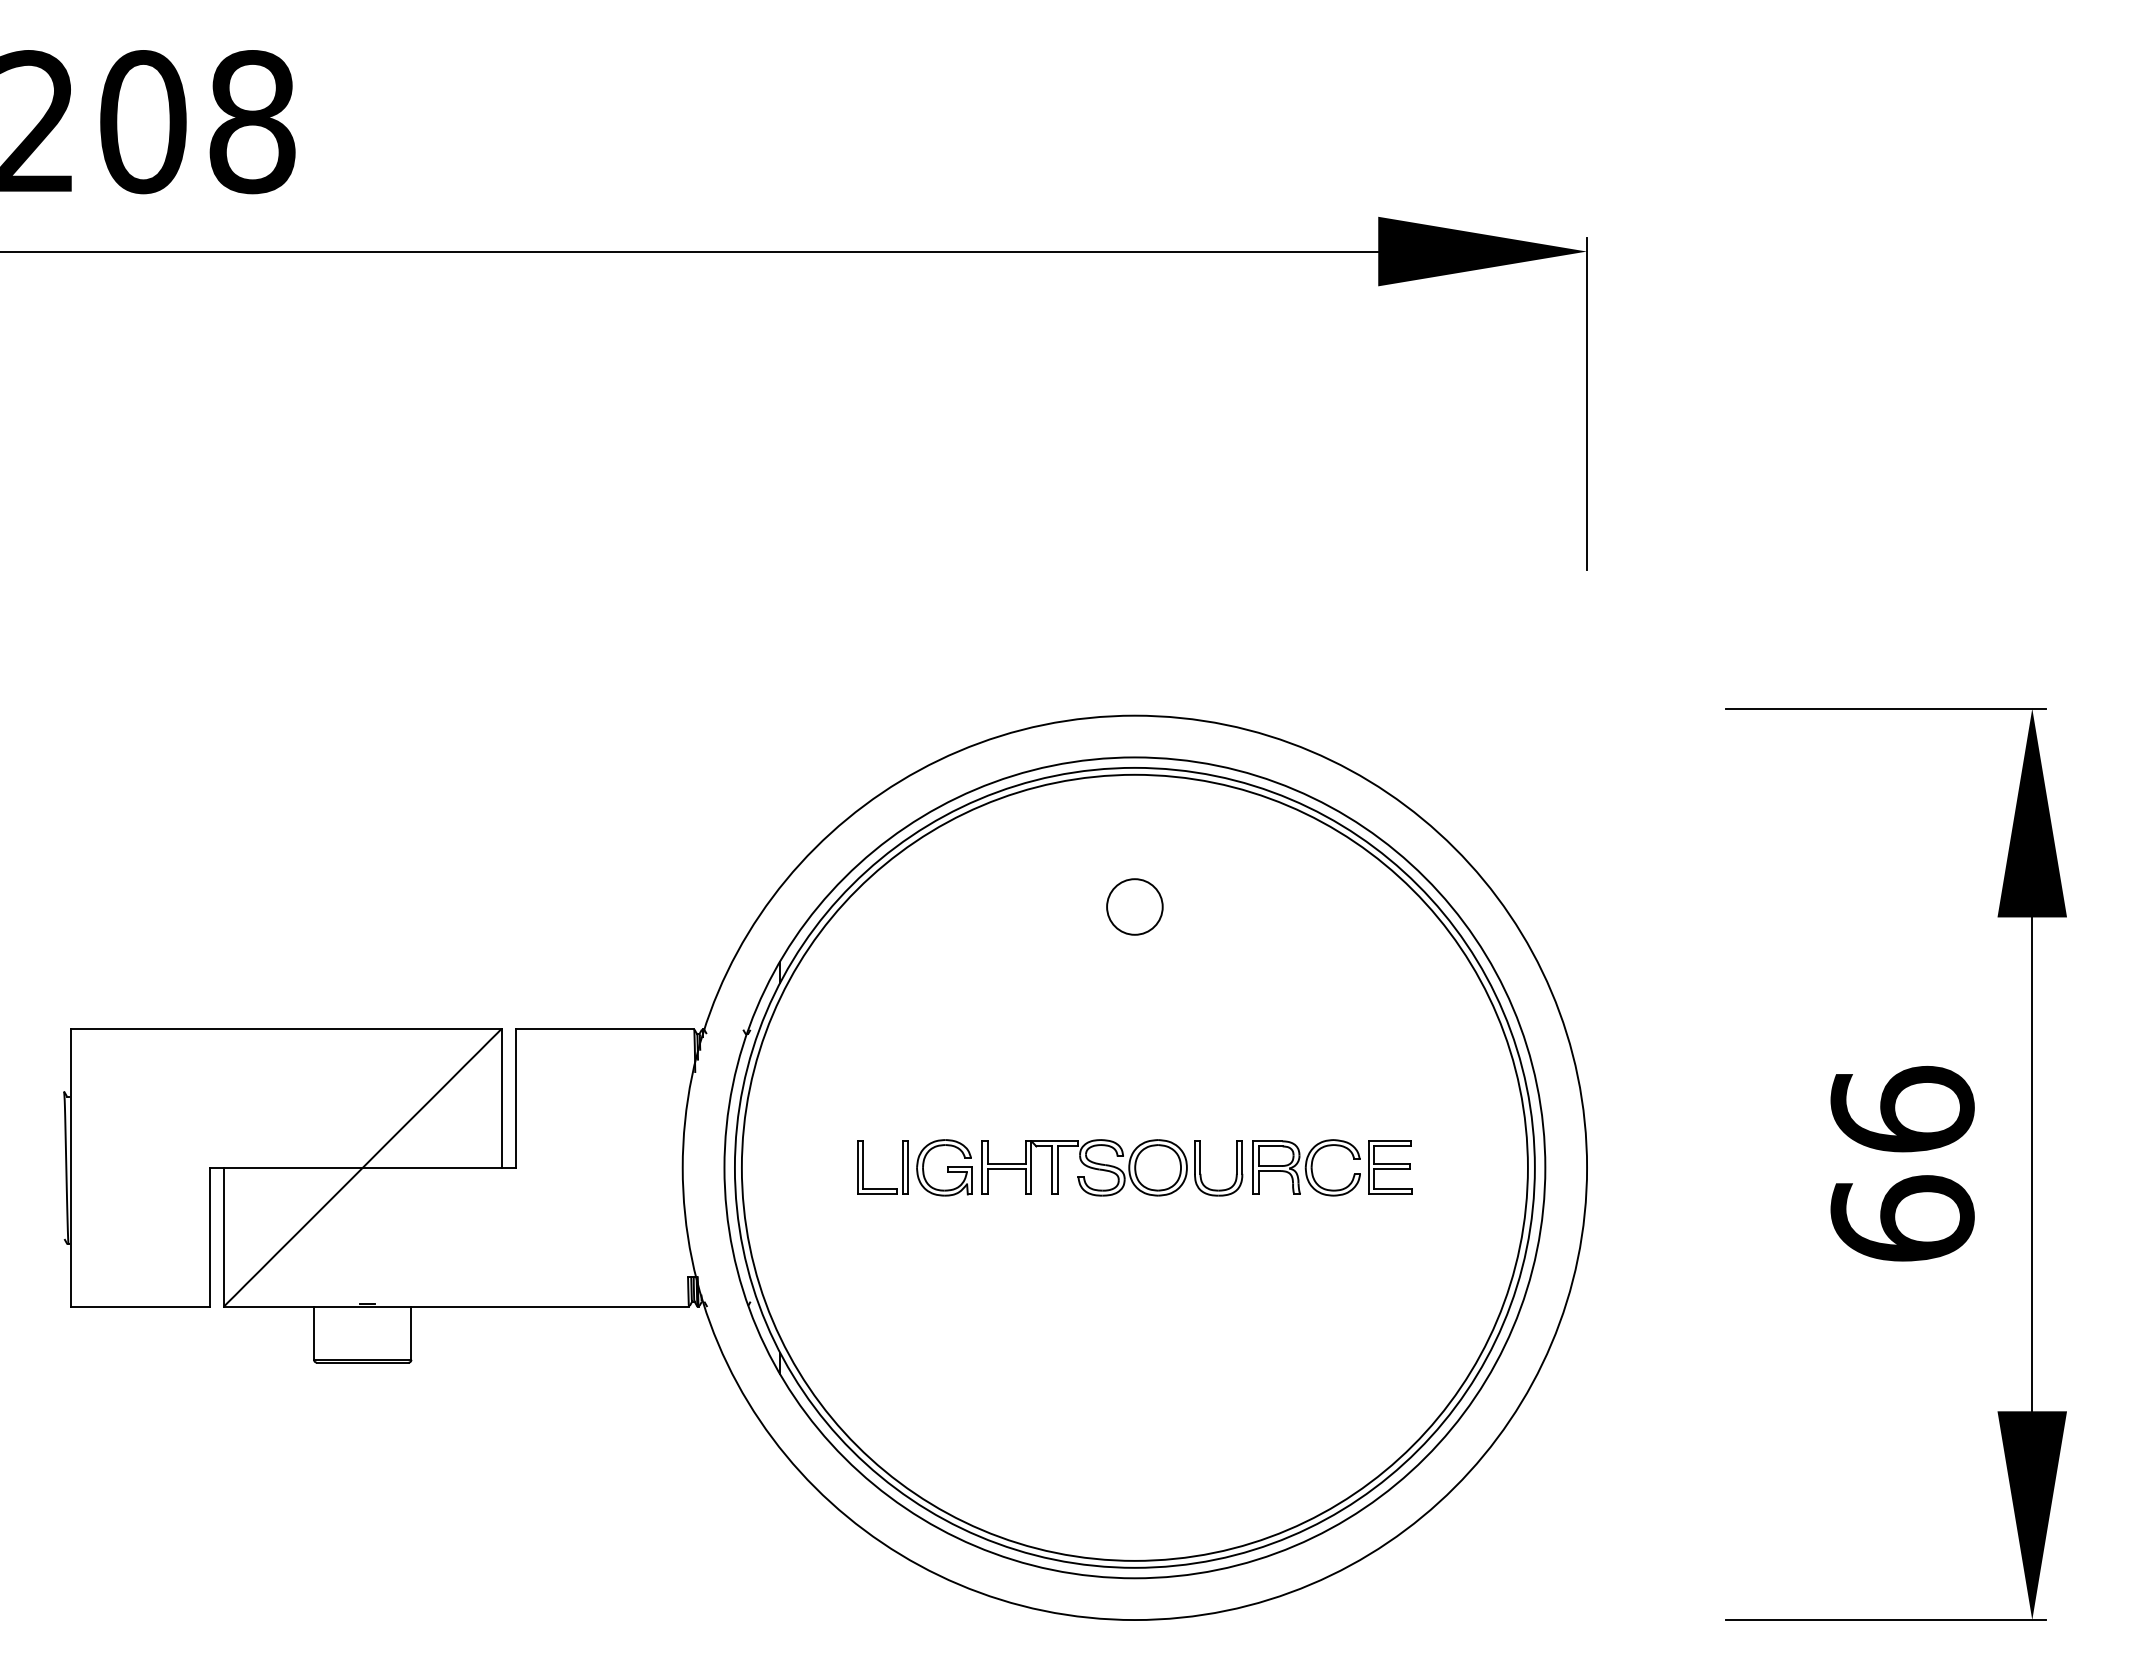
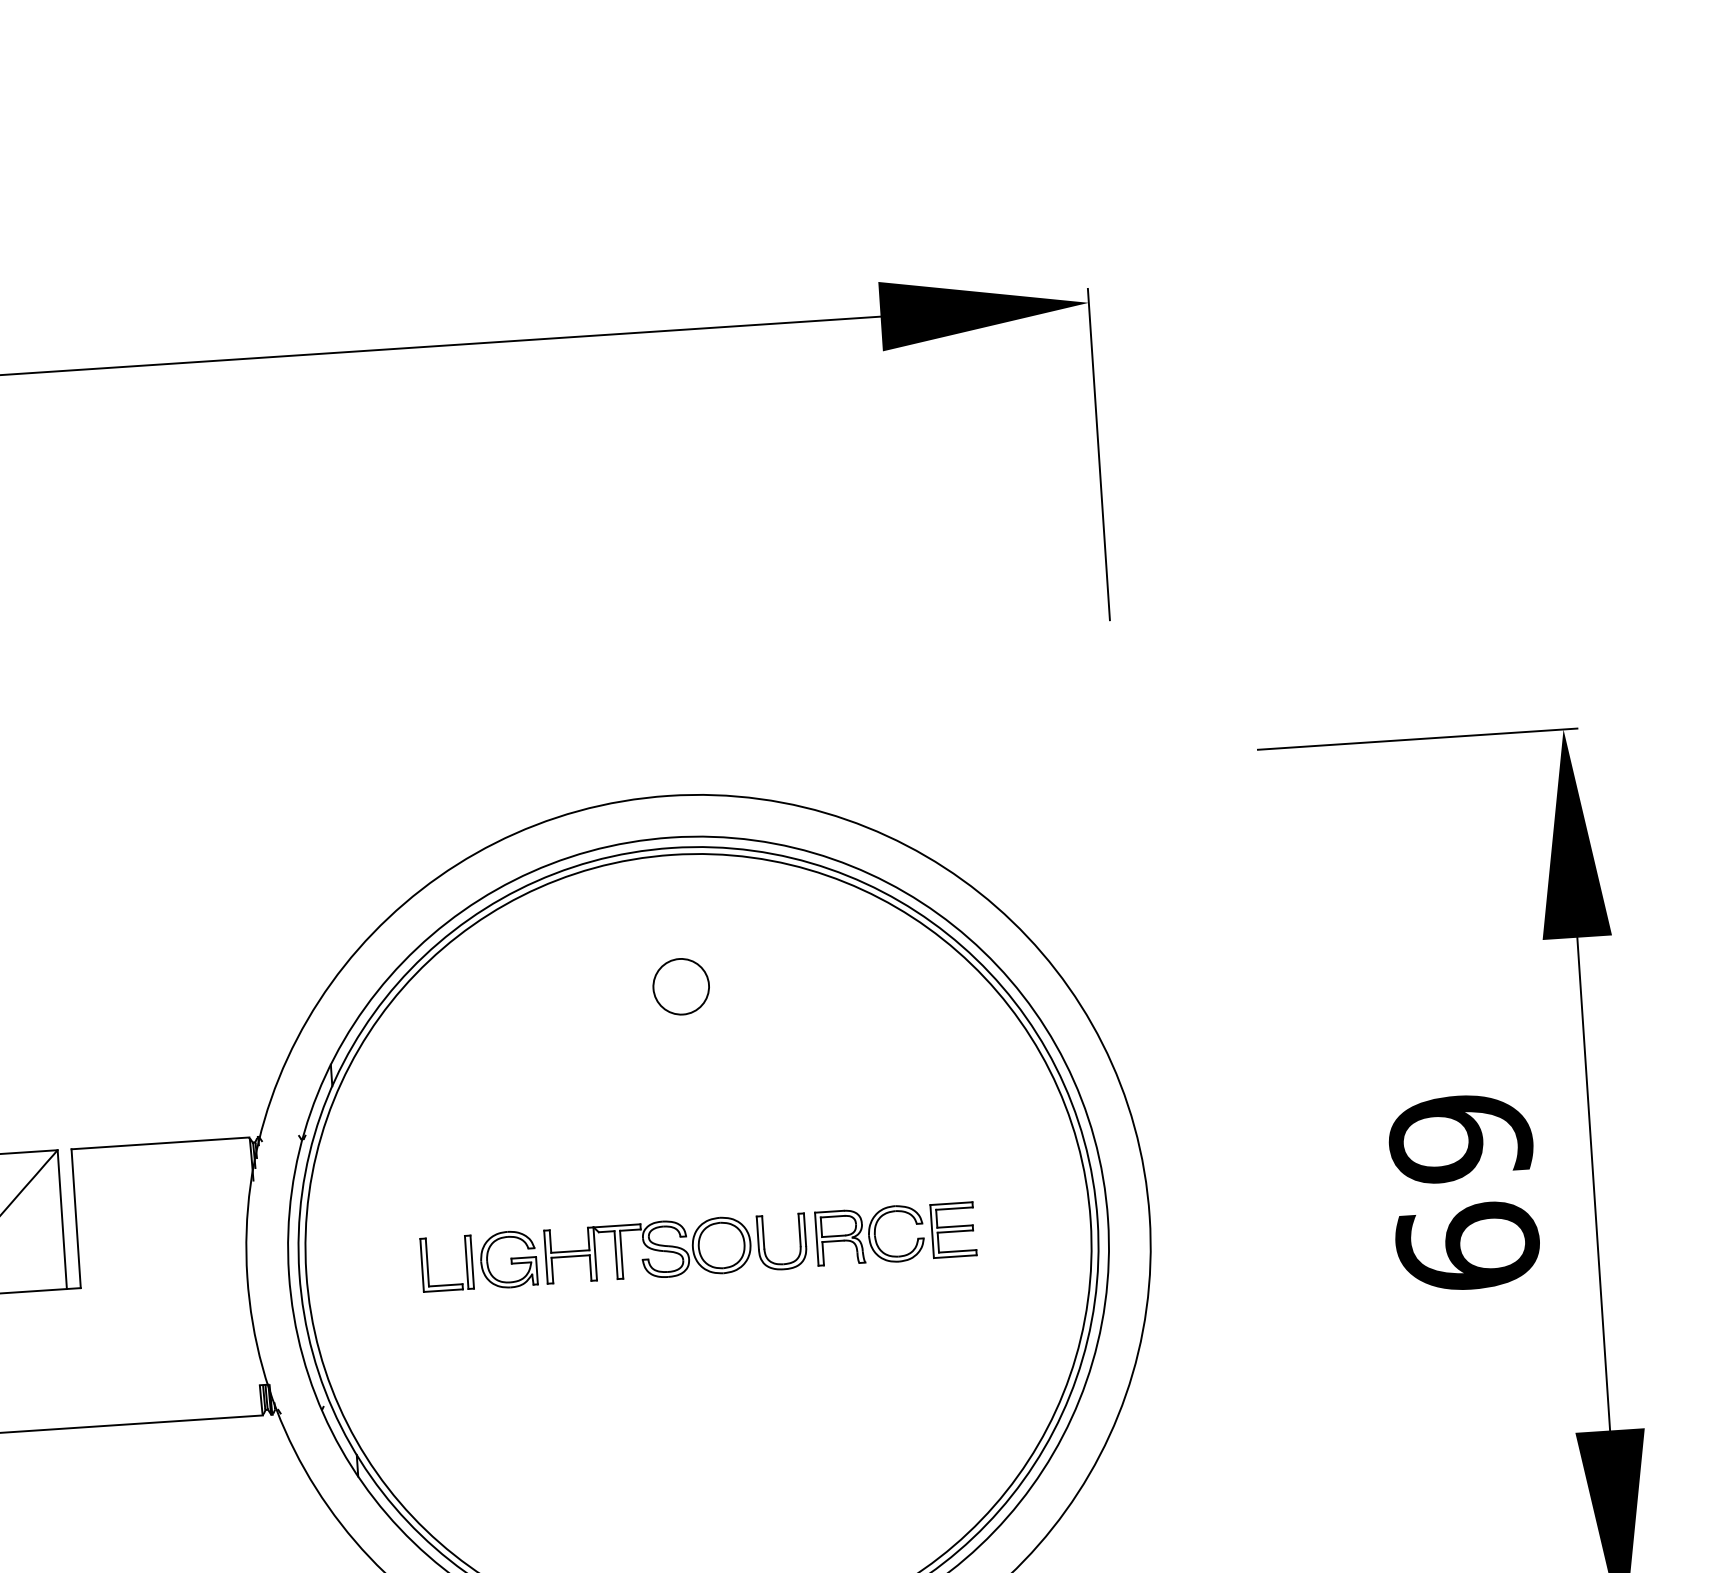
text: (1902, 1109) -> (1460, 1137), 66 -> 69

